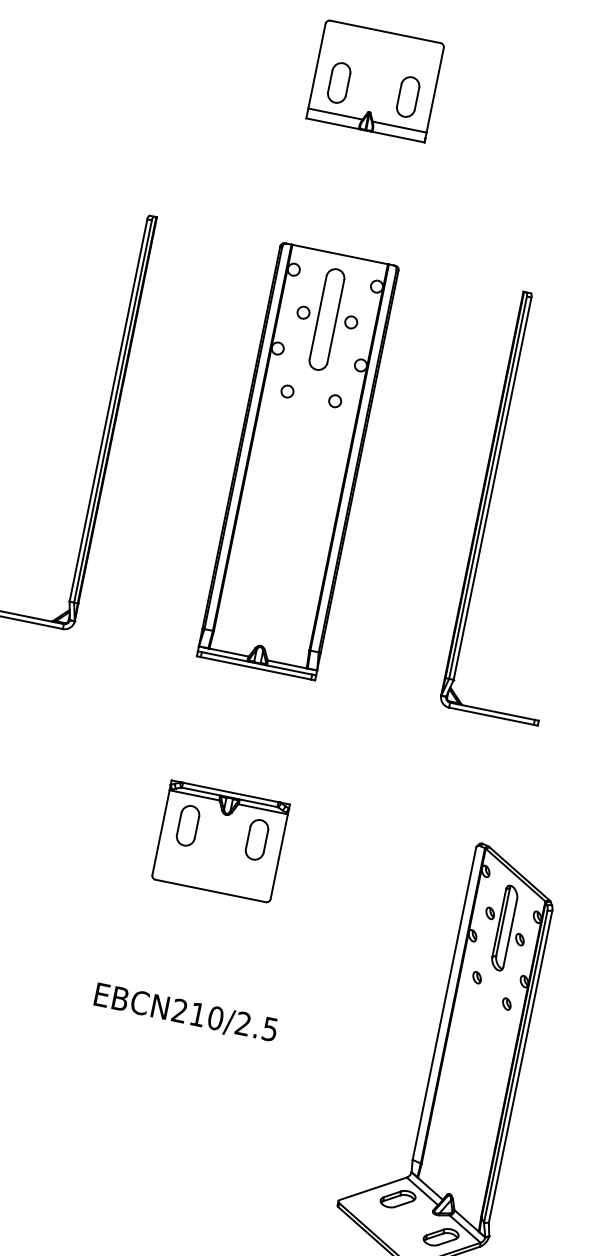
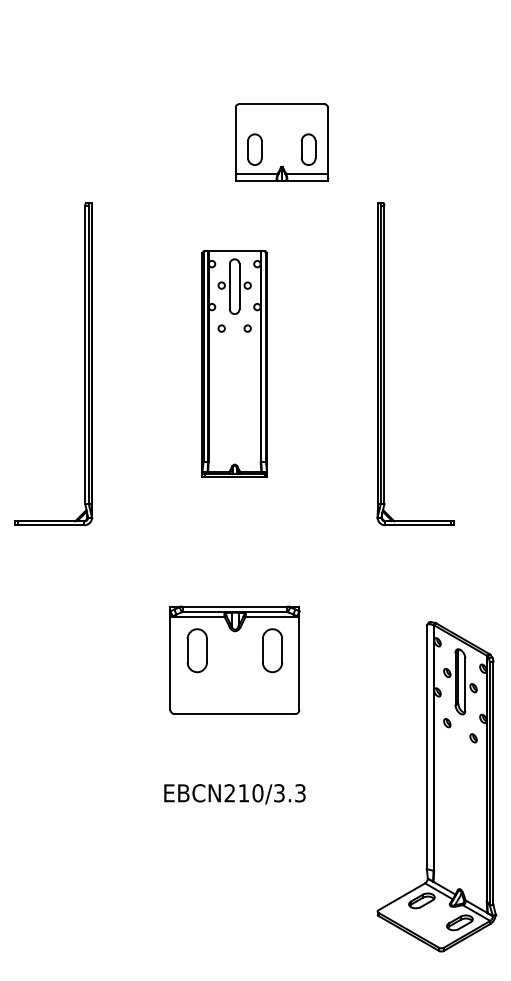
part: (376, 80) -> (282, 142), moved
part: (297, 460) -> (234, 363), size x0.7
part: (220, 841) -> (234, 660), size x1.4
text: (256, 1026) -> (289, 793), EBCN210/2.5 -> EBCN210/3.3

